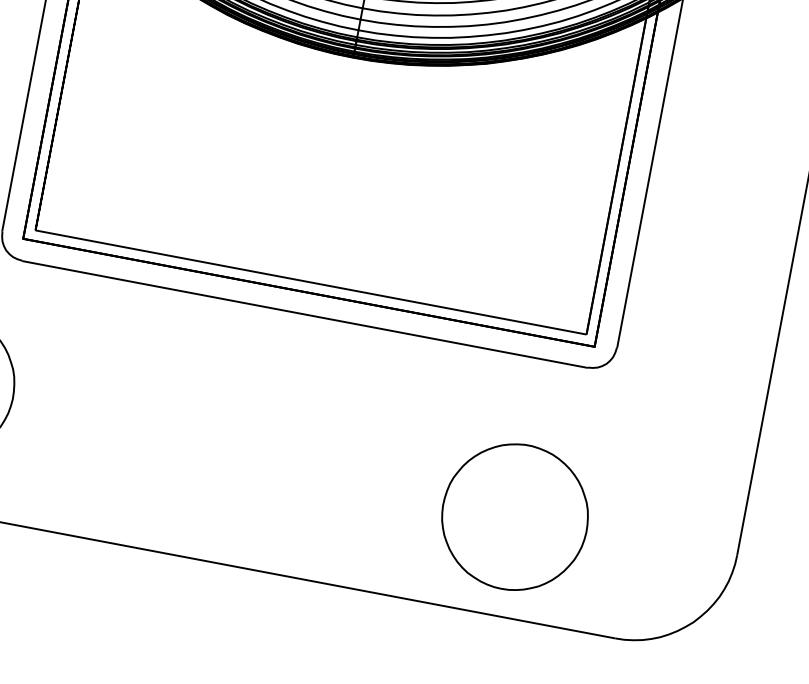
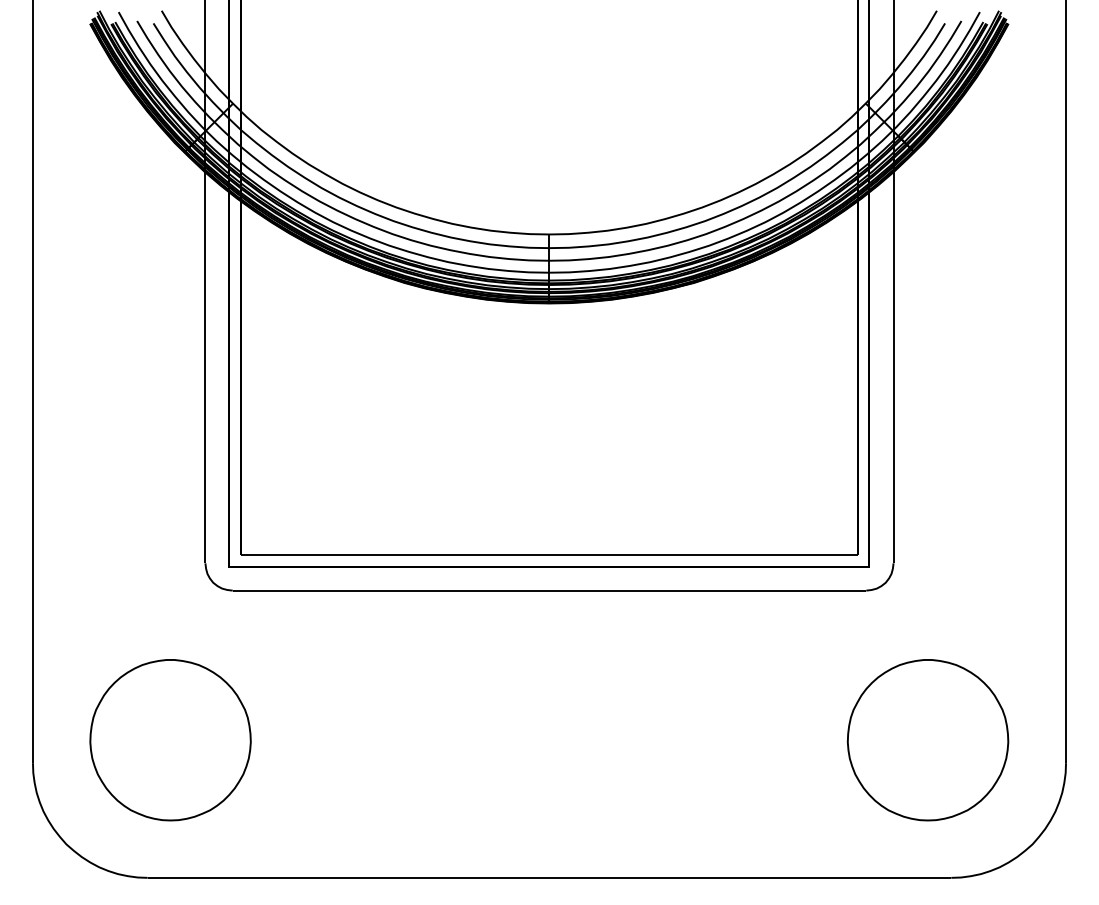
part: (514, 517) -> (927, 740), moved

